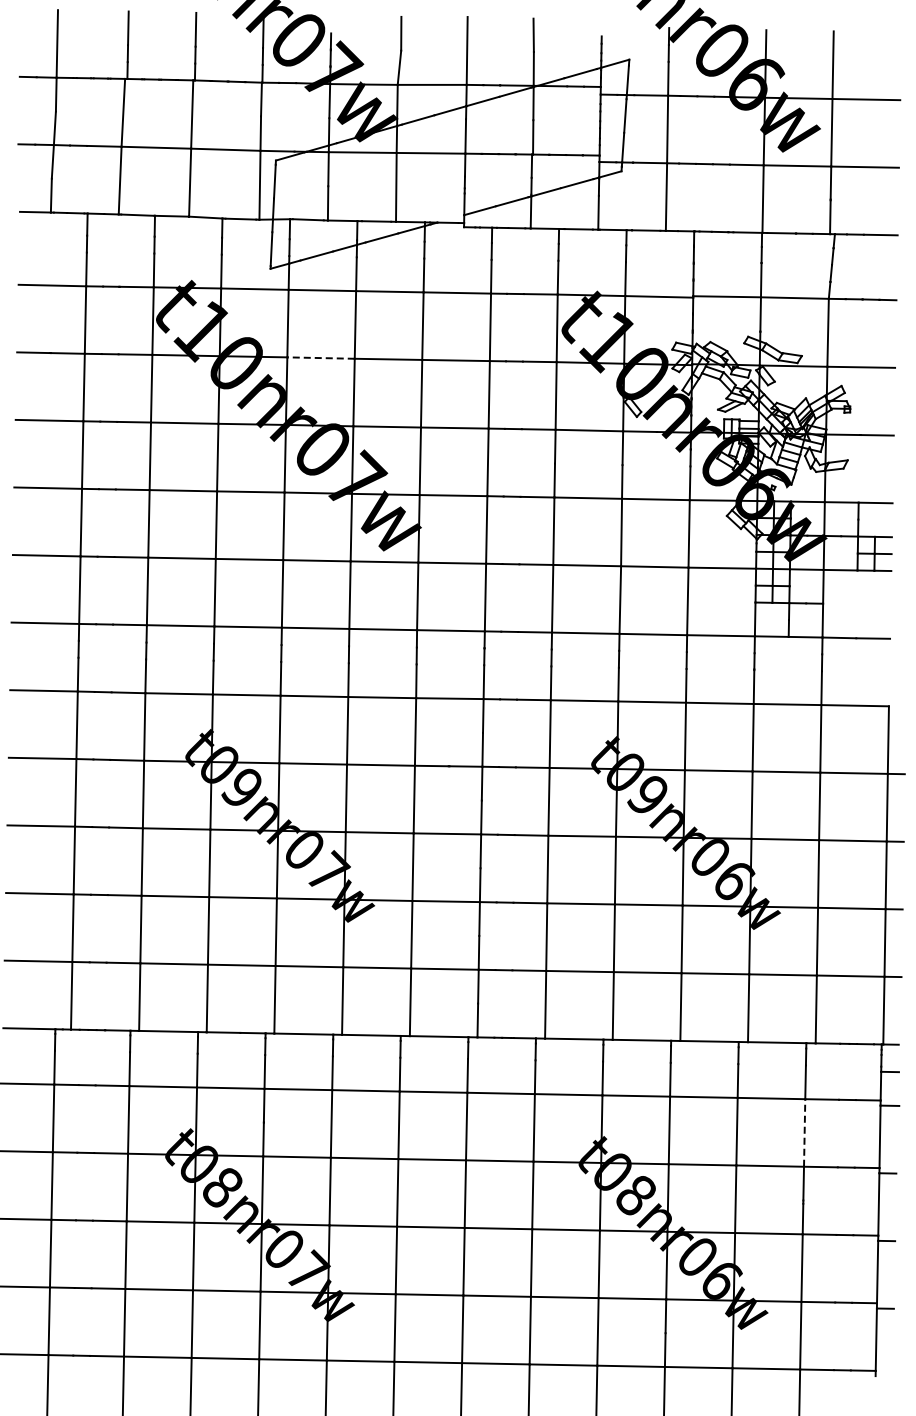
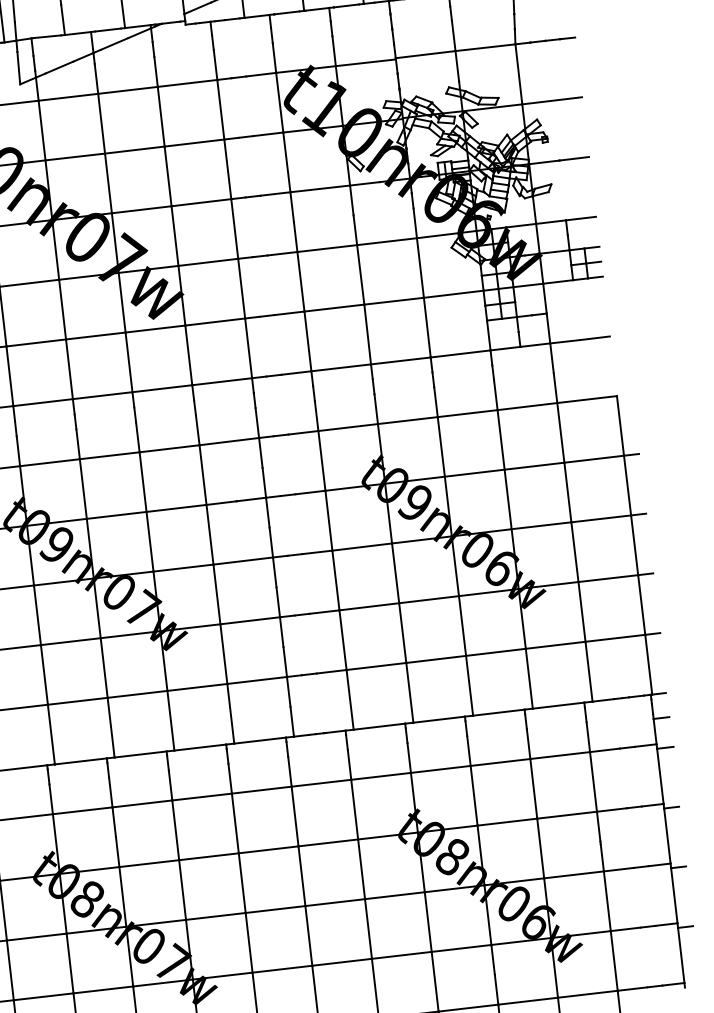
line: (321, 358) -> (75, 157), dashed -> solid
line: (804, 1132) -> (593, 781), dashed -> solid

